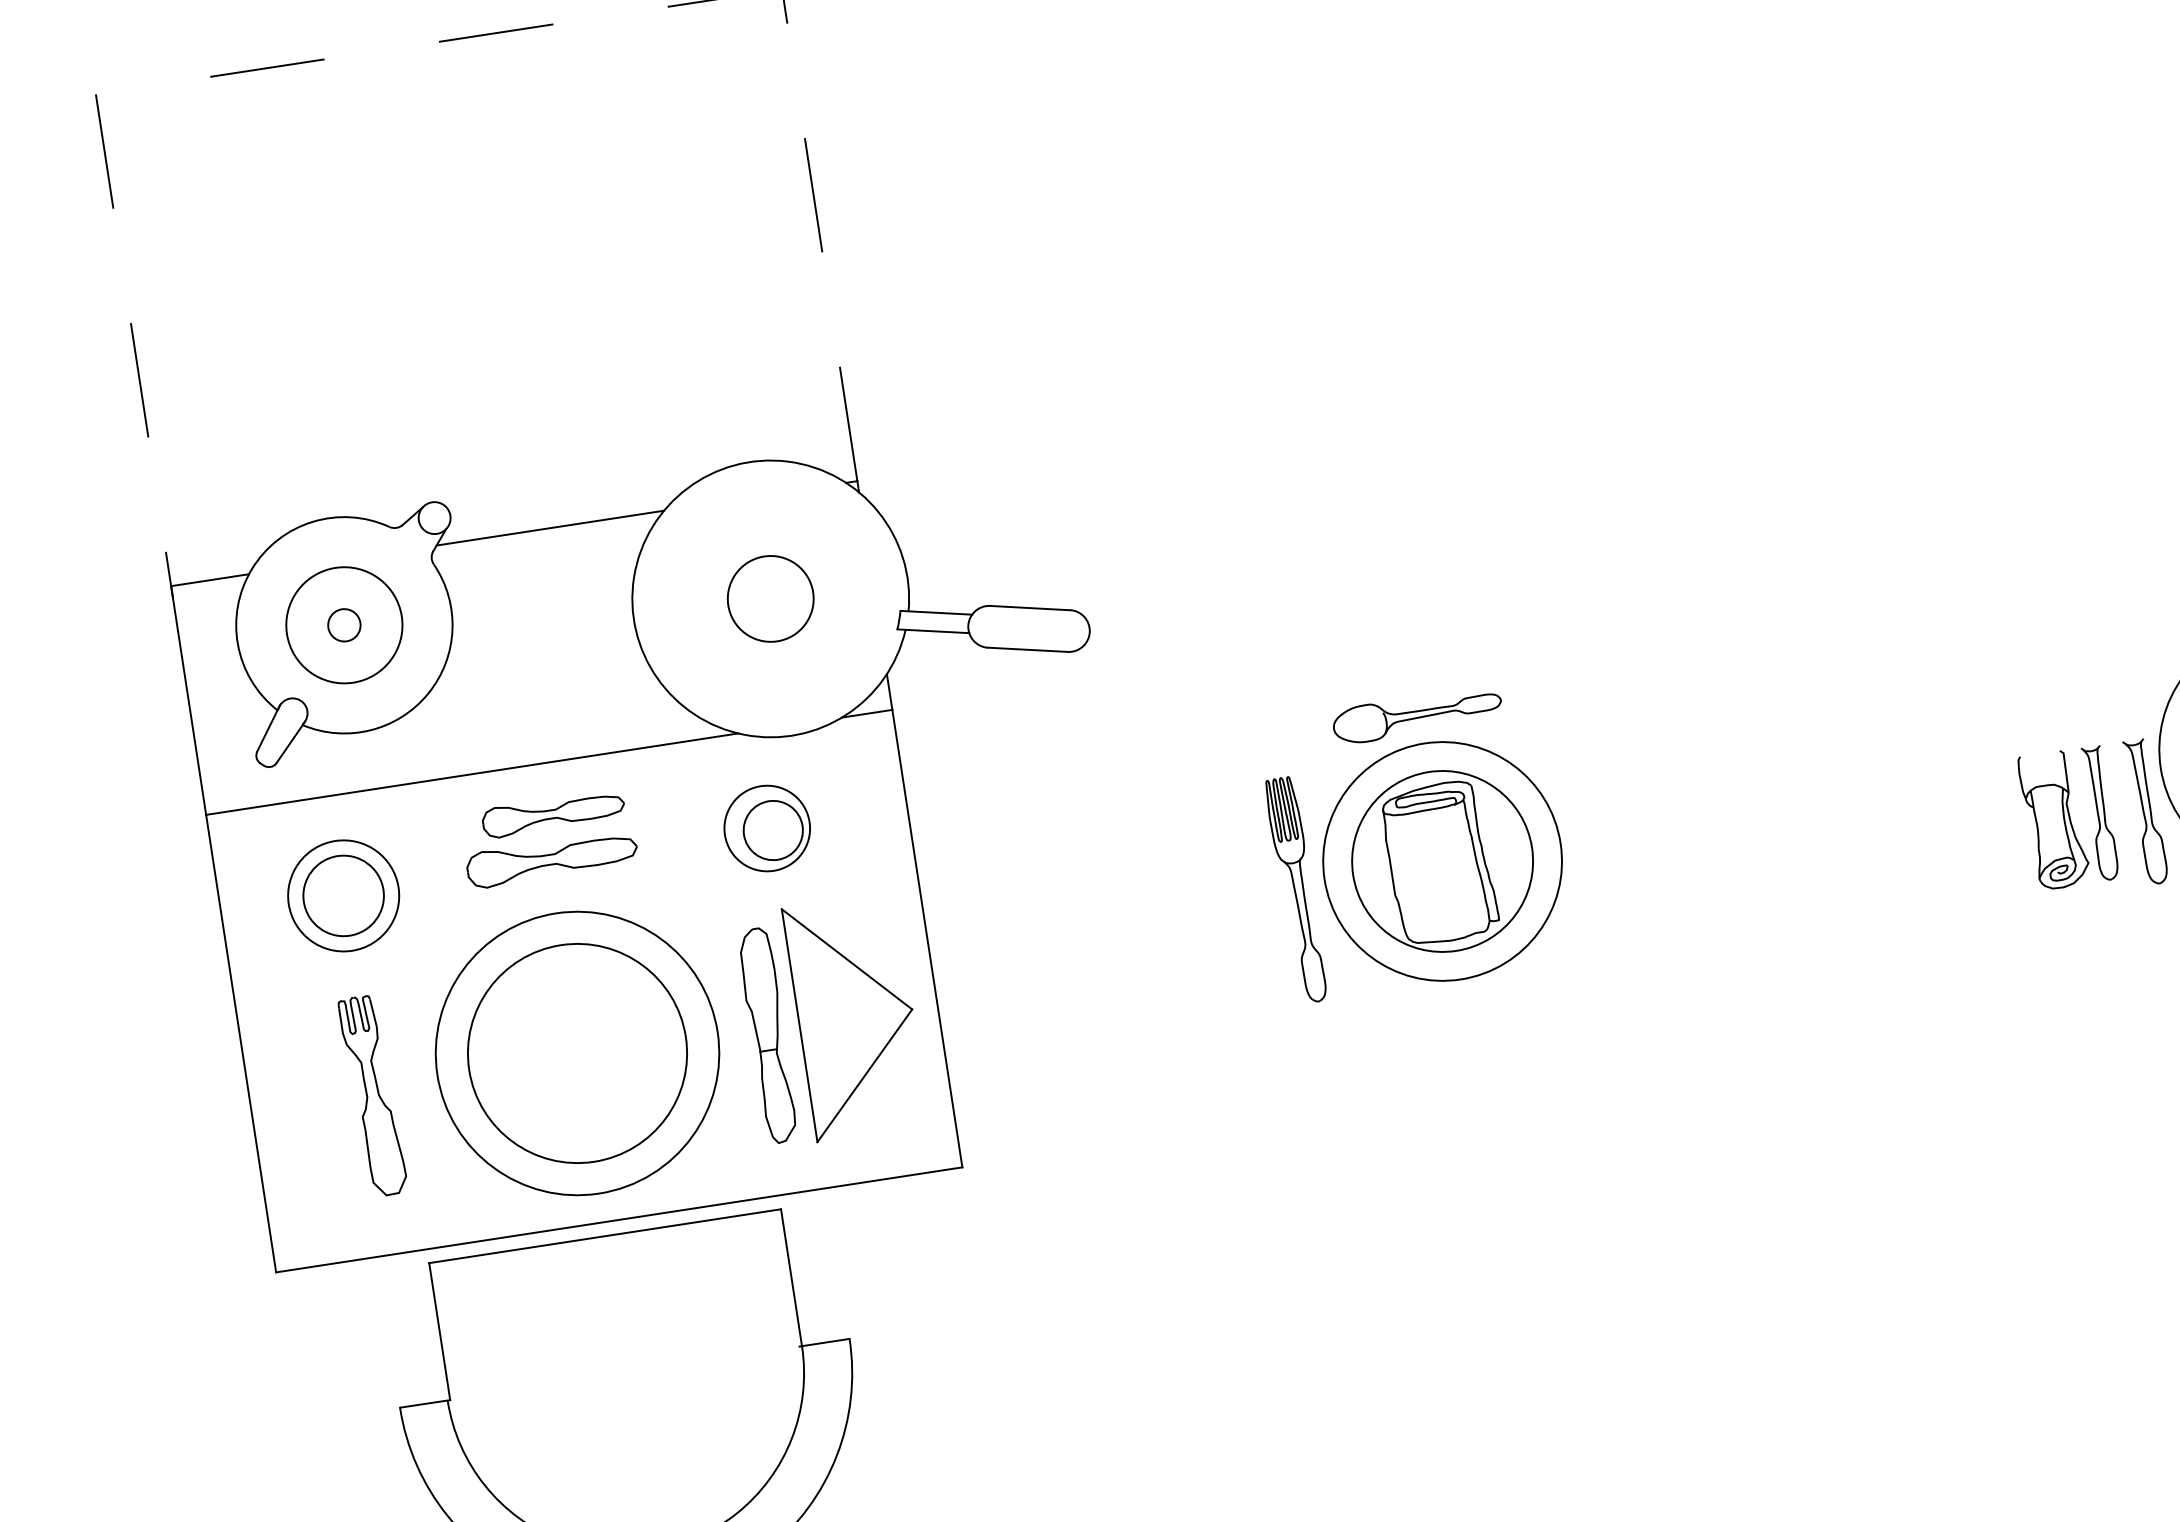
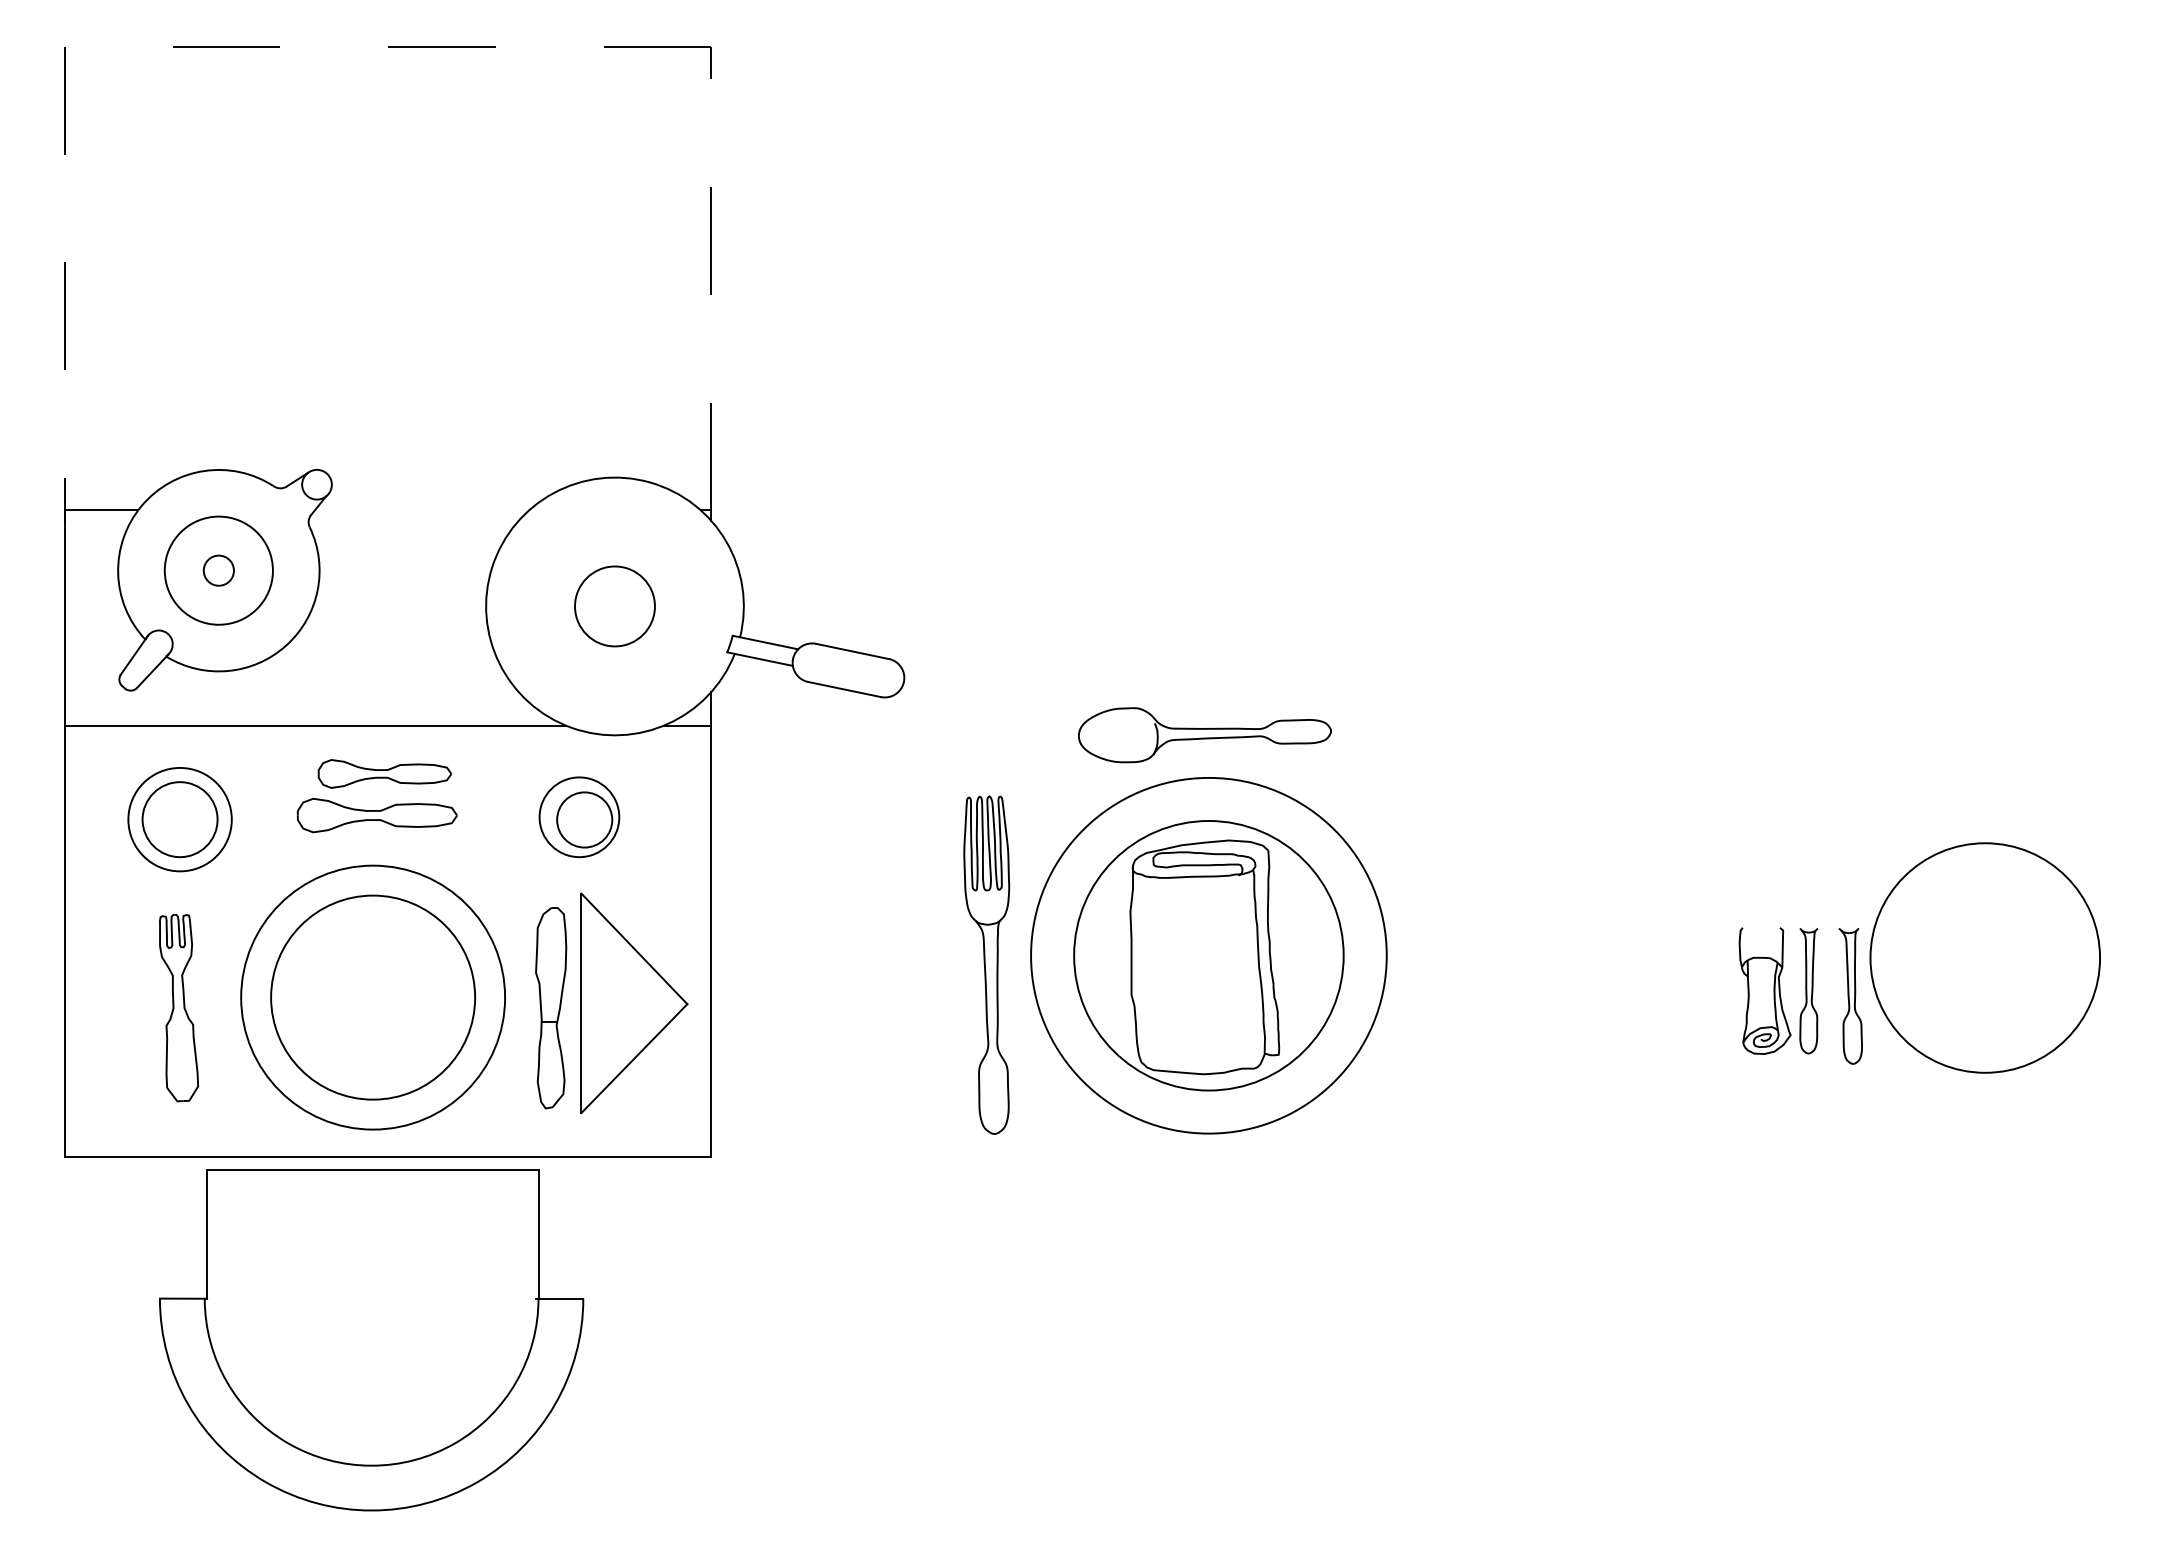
line: (549, 528) -> (421, 510), removed
part: (1416, 841) -> (1175, 920), size x1.6

